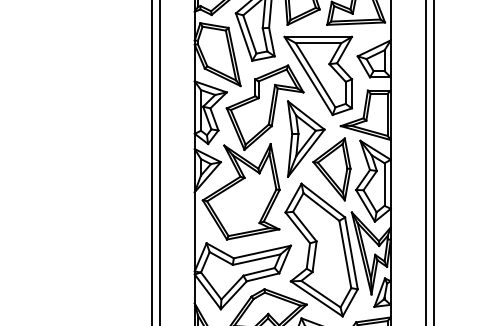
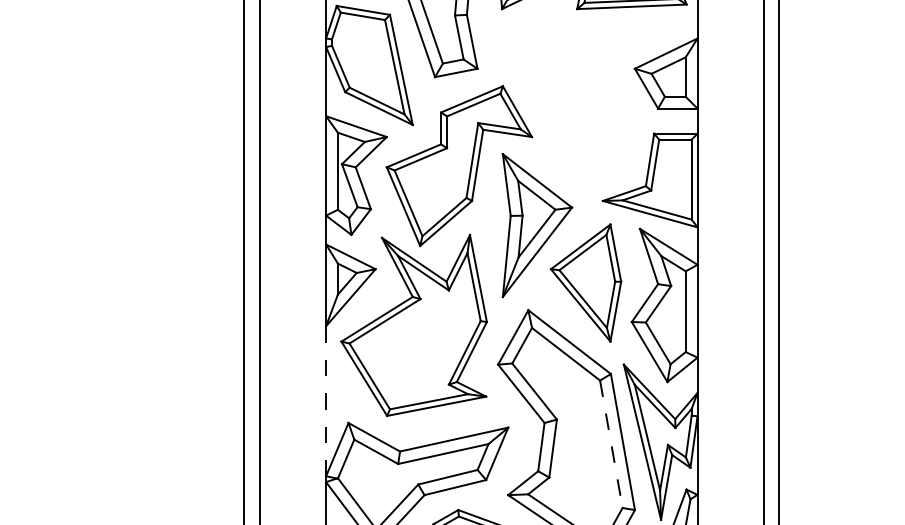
part: (318, 75) -> (560, 105), removed
line: (194, 231) -> (325, 400), solid -> dashed
line: (345, 255) -> (611, 446), solid -> dashed

